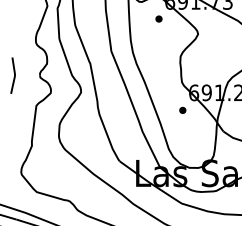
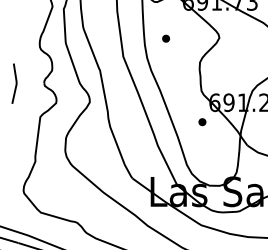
part: (158, 18) -> (165, 38), moved

